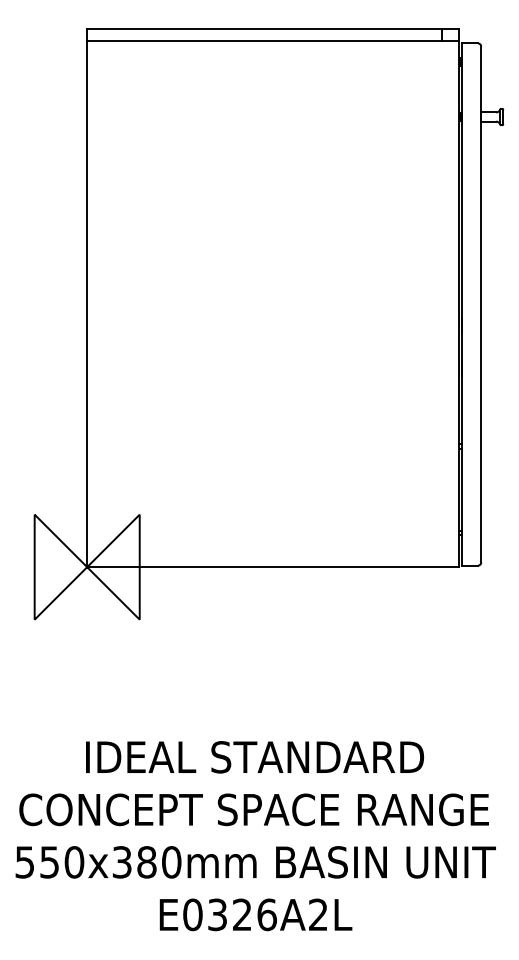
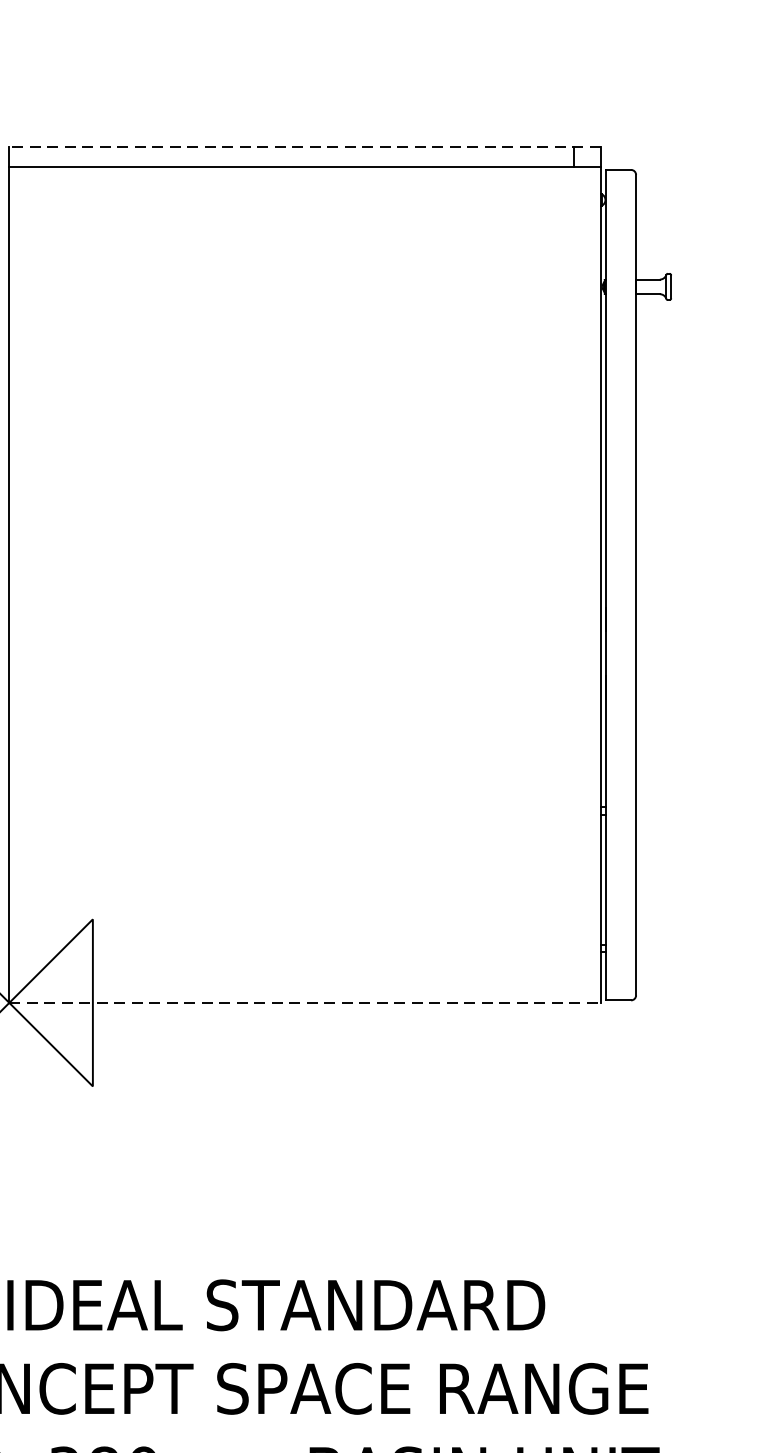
line: (273, 28) -> (305, 146), solid -> dashed
line: (273, 567) -> (305, 1003), solid -> dashed

